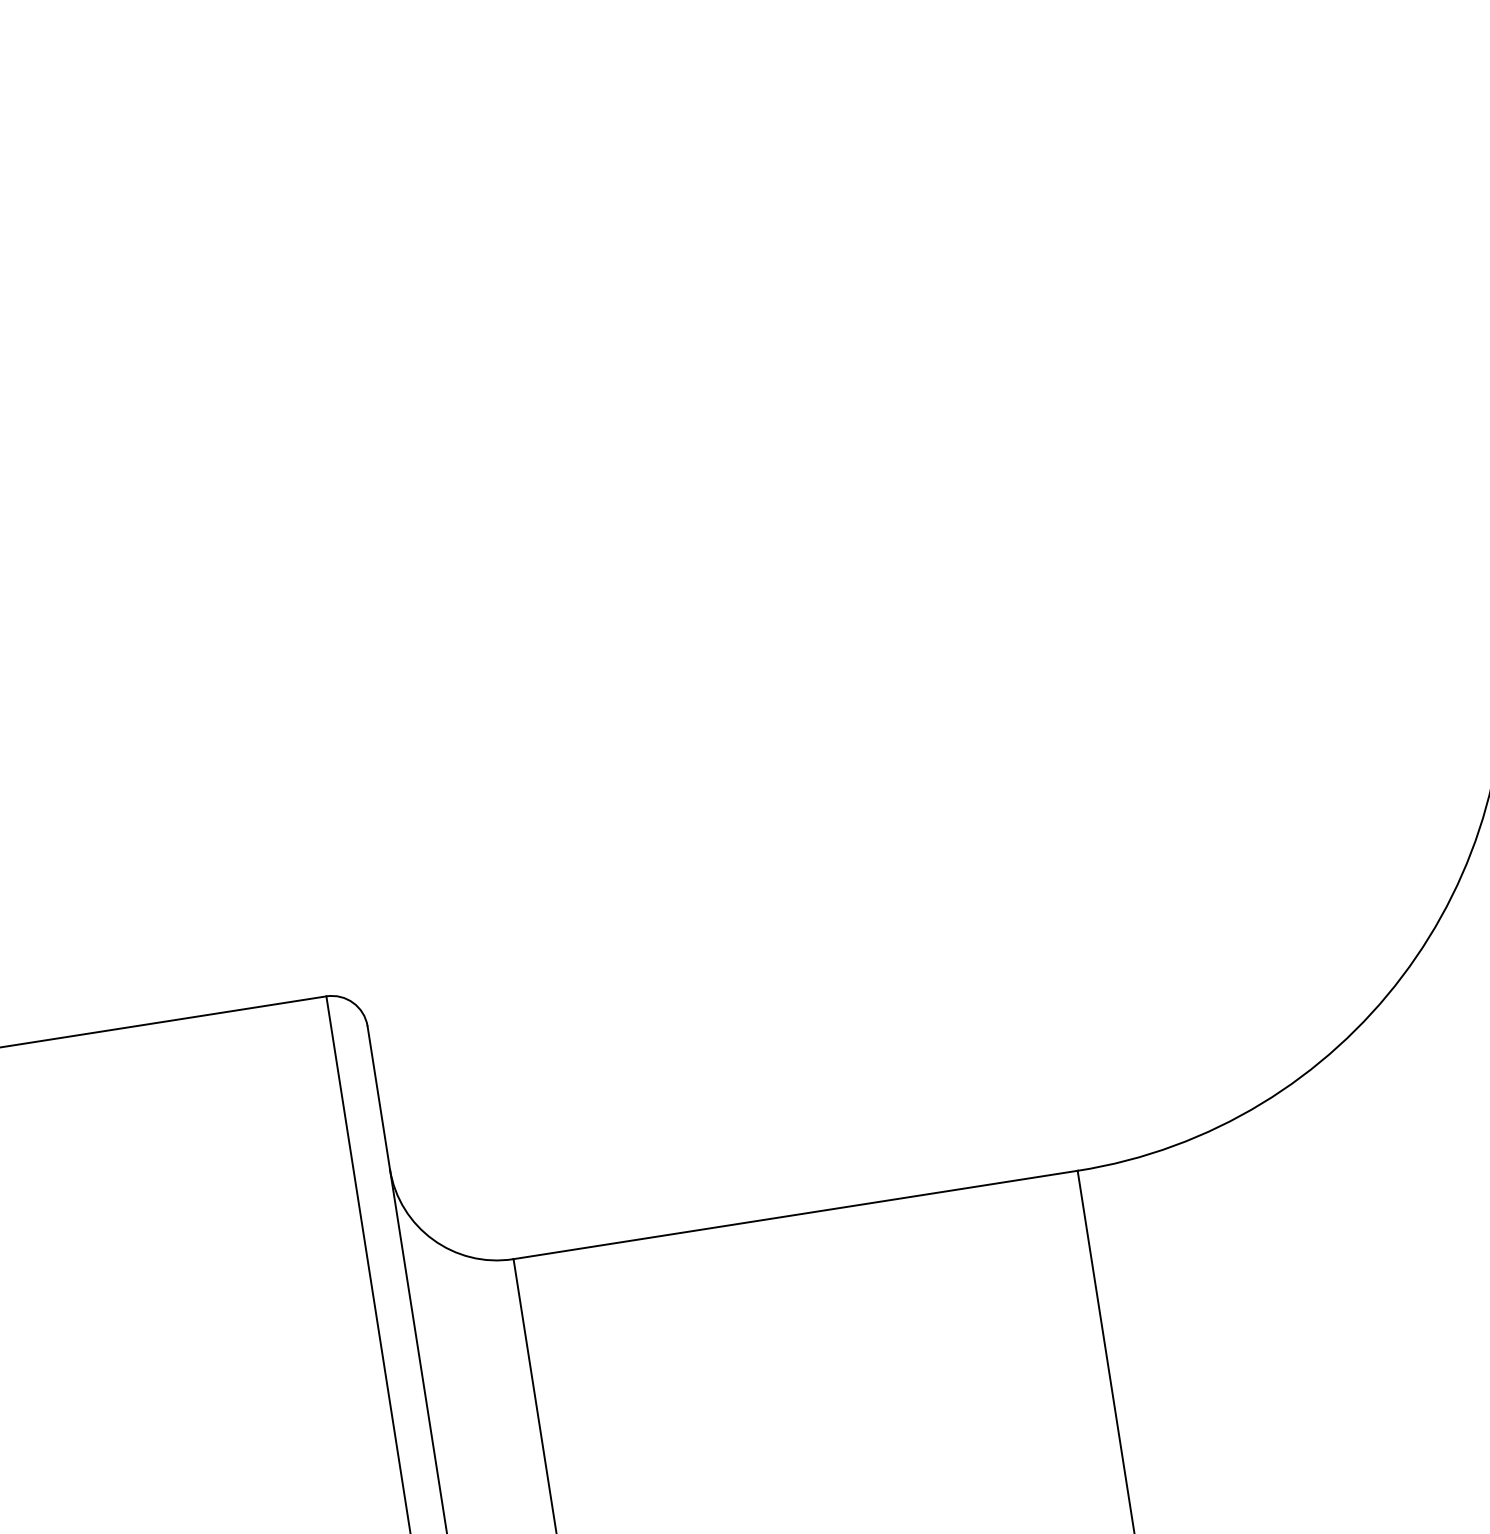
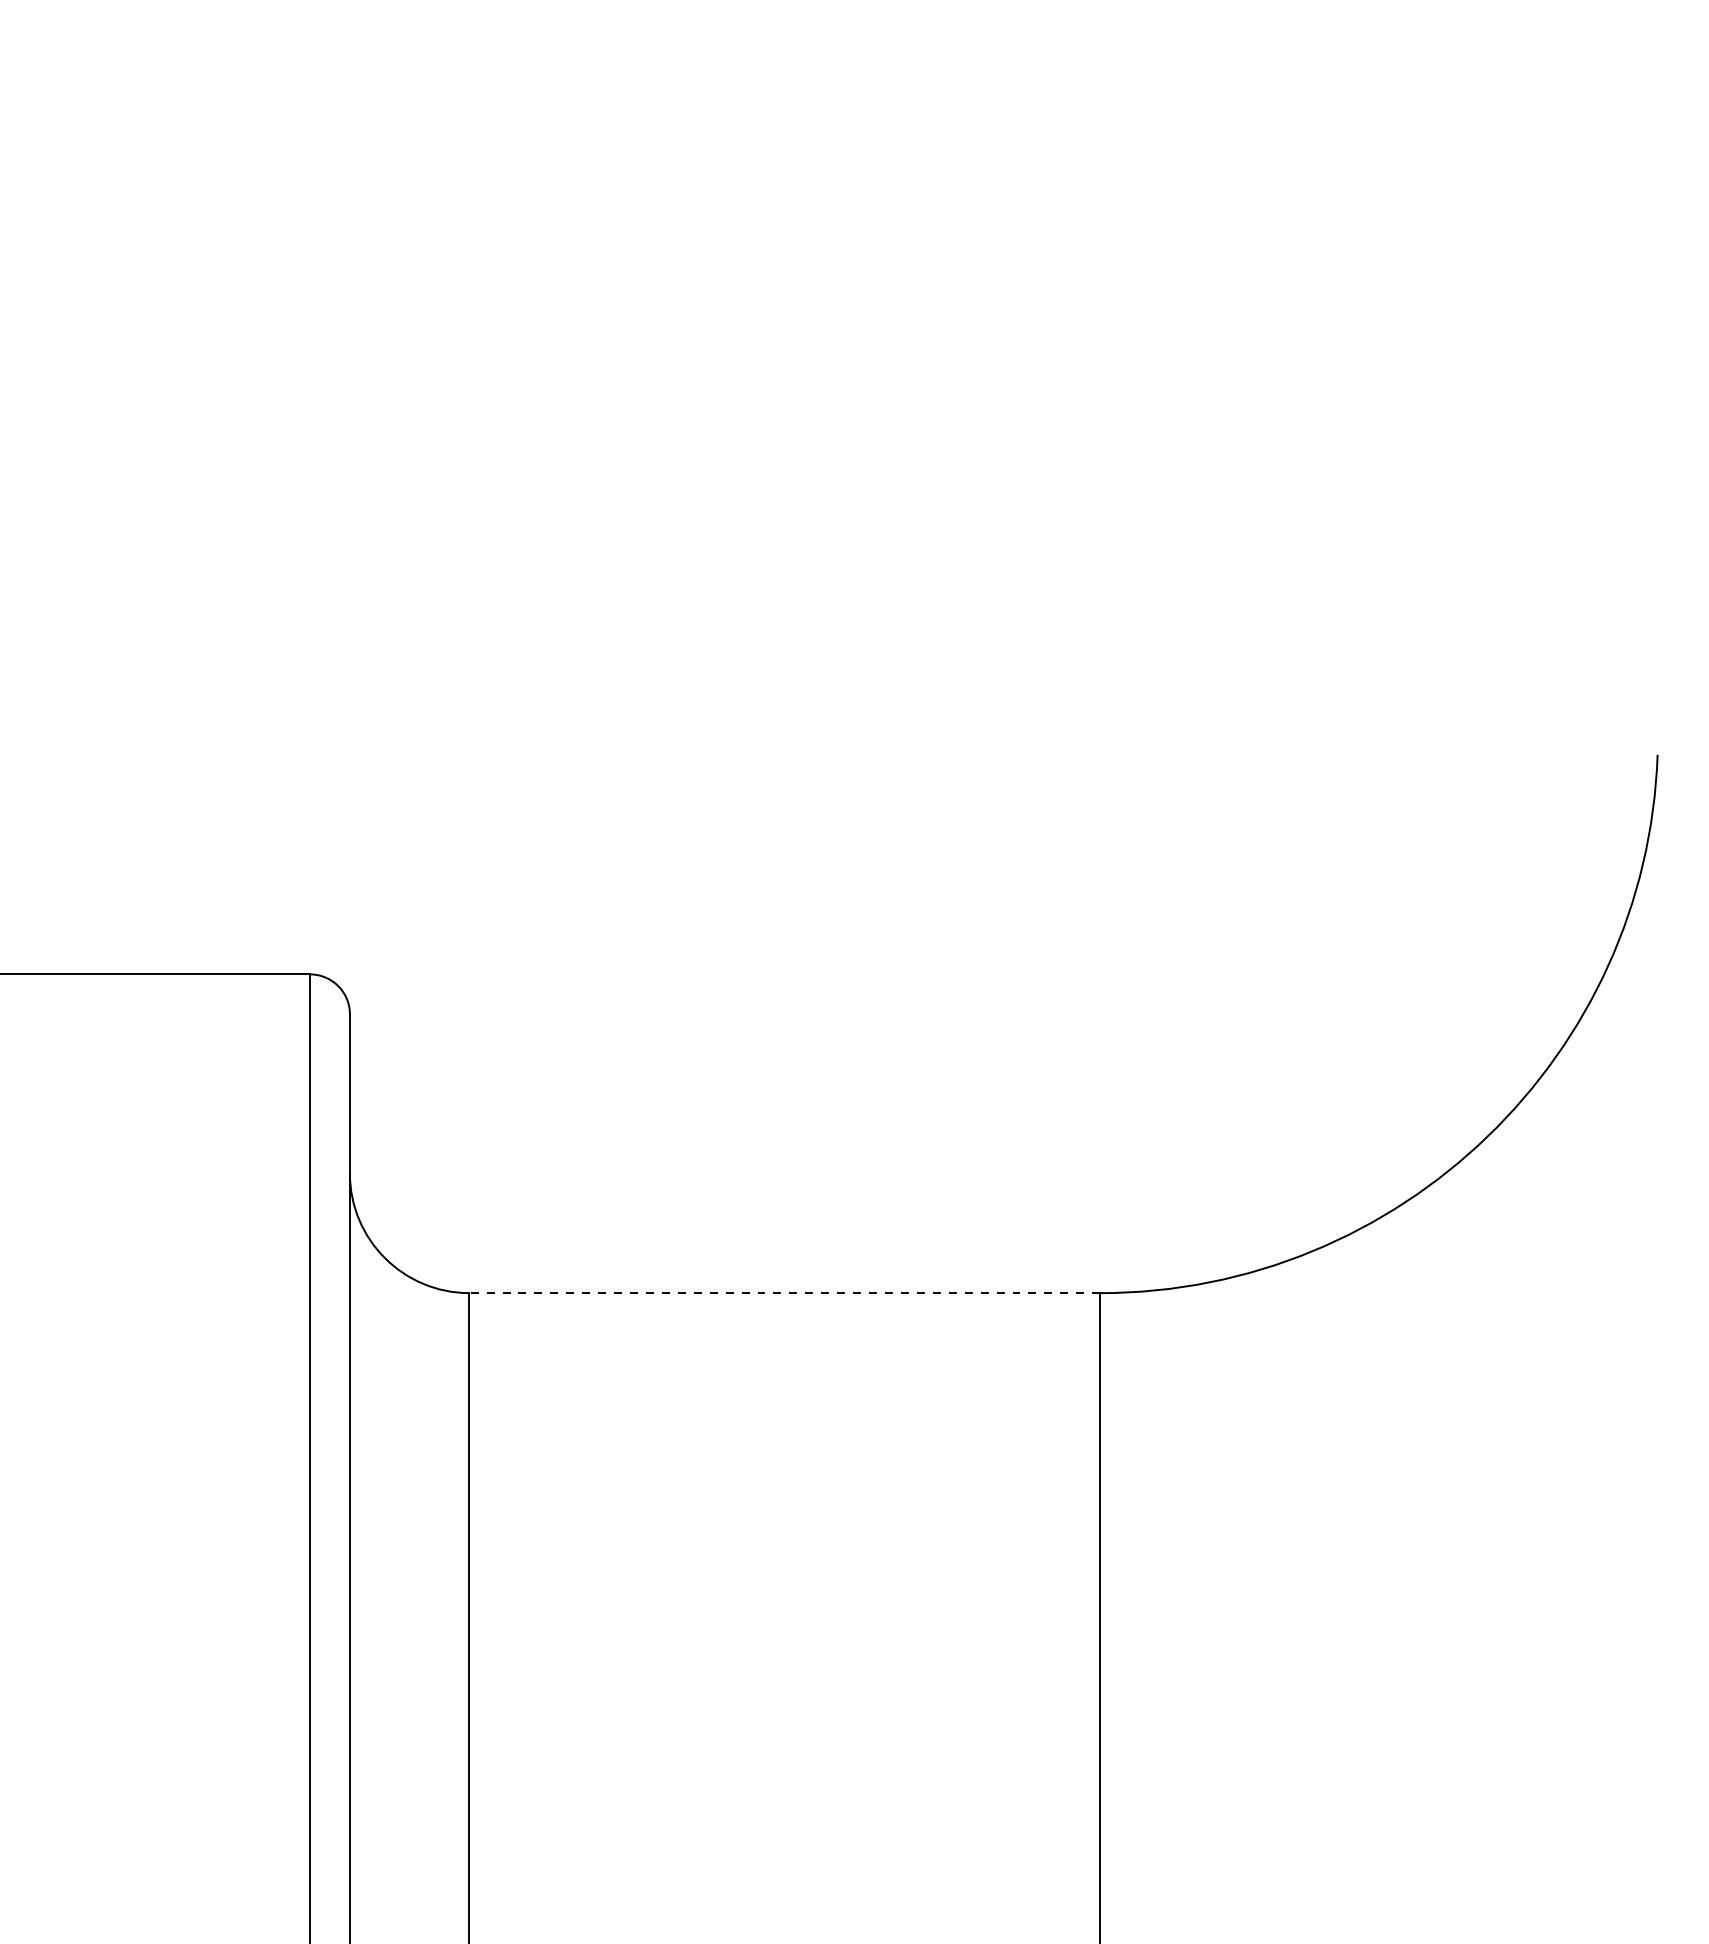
line: (795, 1215) -> (784, 1293), solid -> dashed

